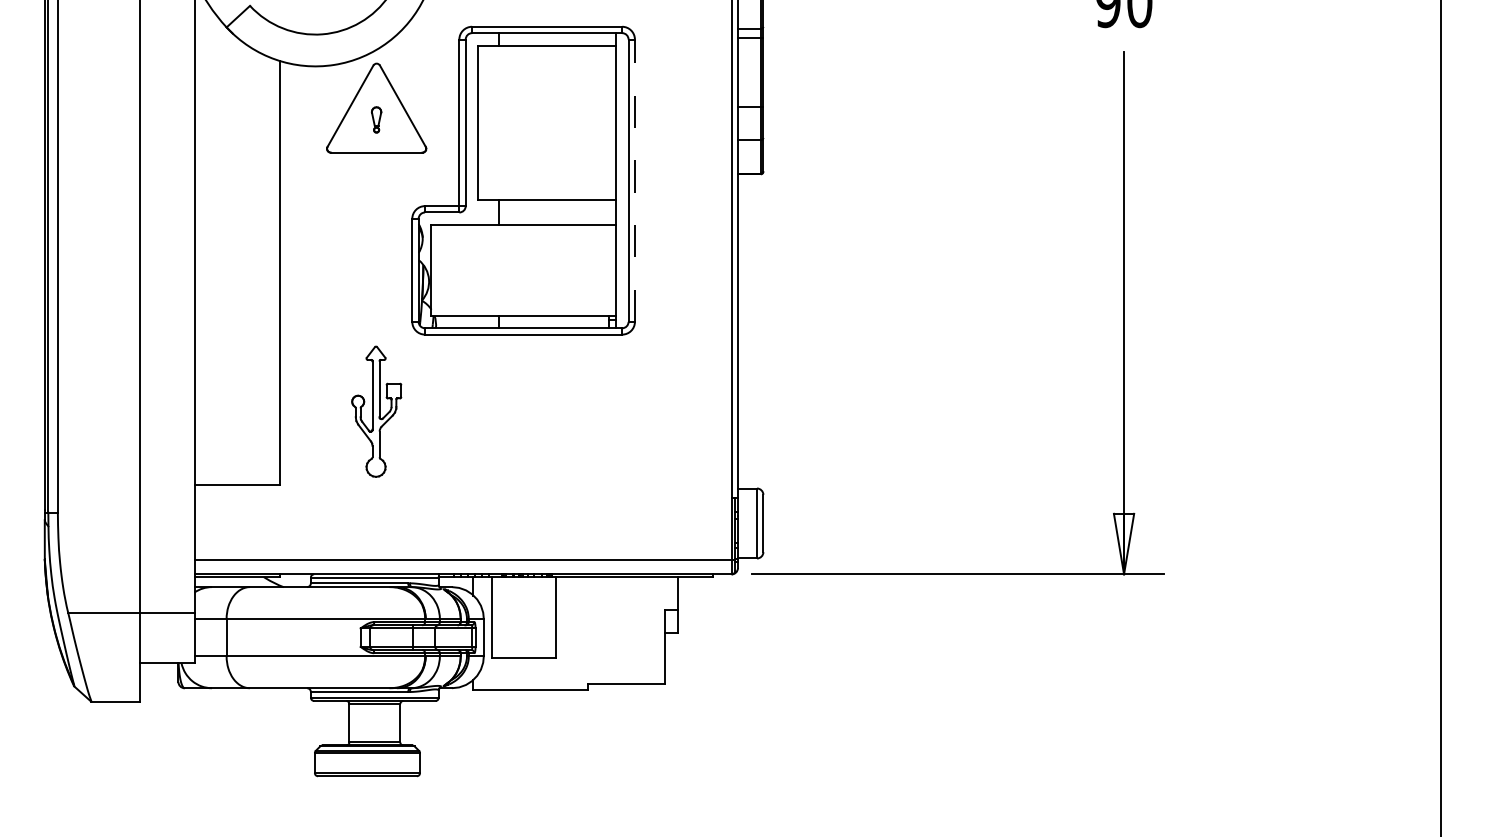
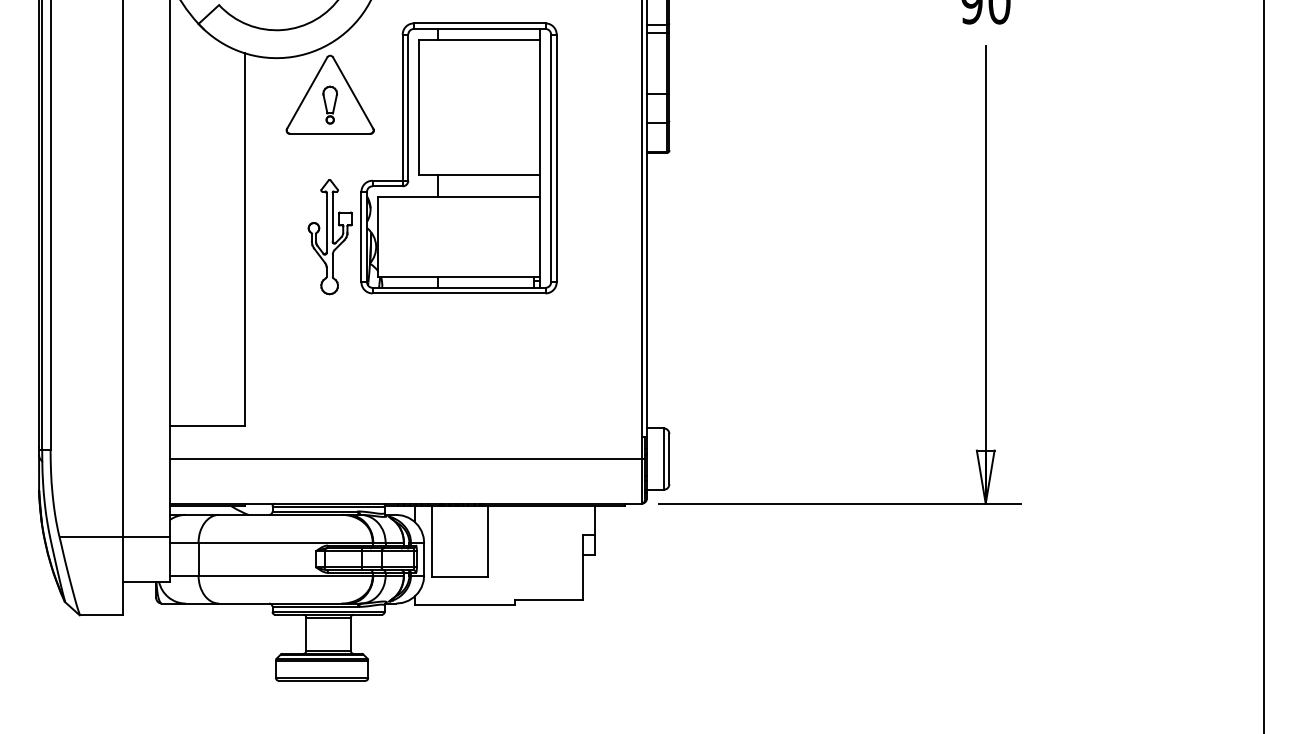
part: (375, 119) -> (329, 104), size x1.67
line: (634, 180) -> (556, 158), dashed -> solid
part: (375, 412) -> (329, 237), moved
line: (464, 560) -> (407, 459), moved

